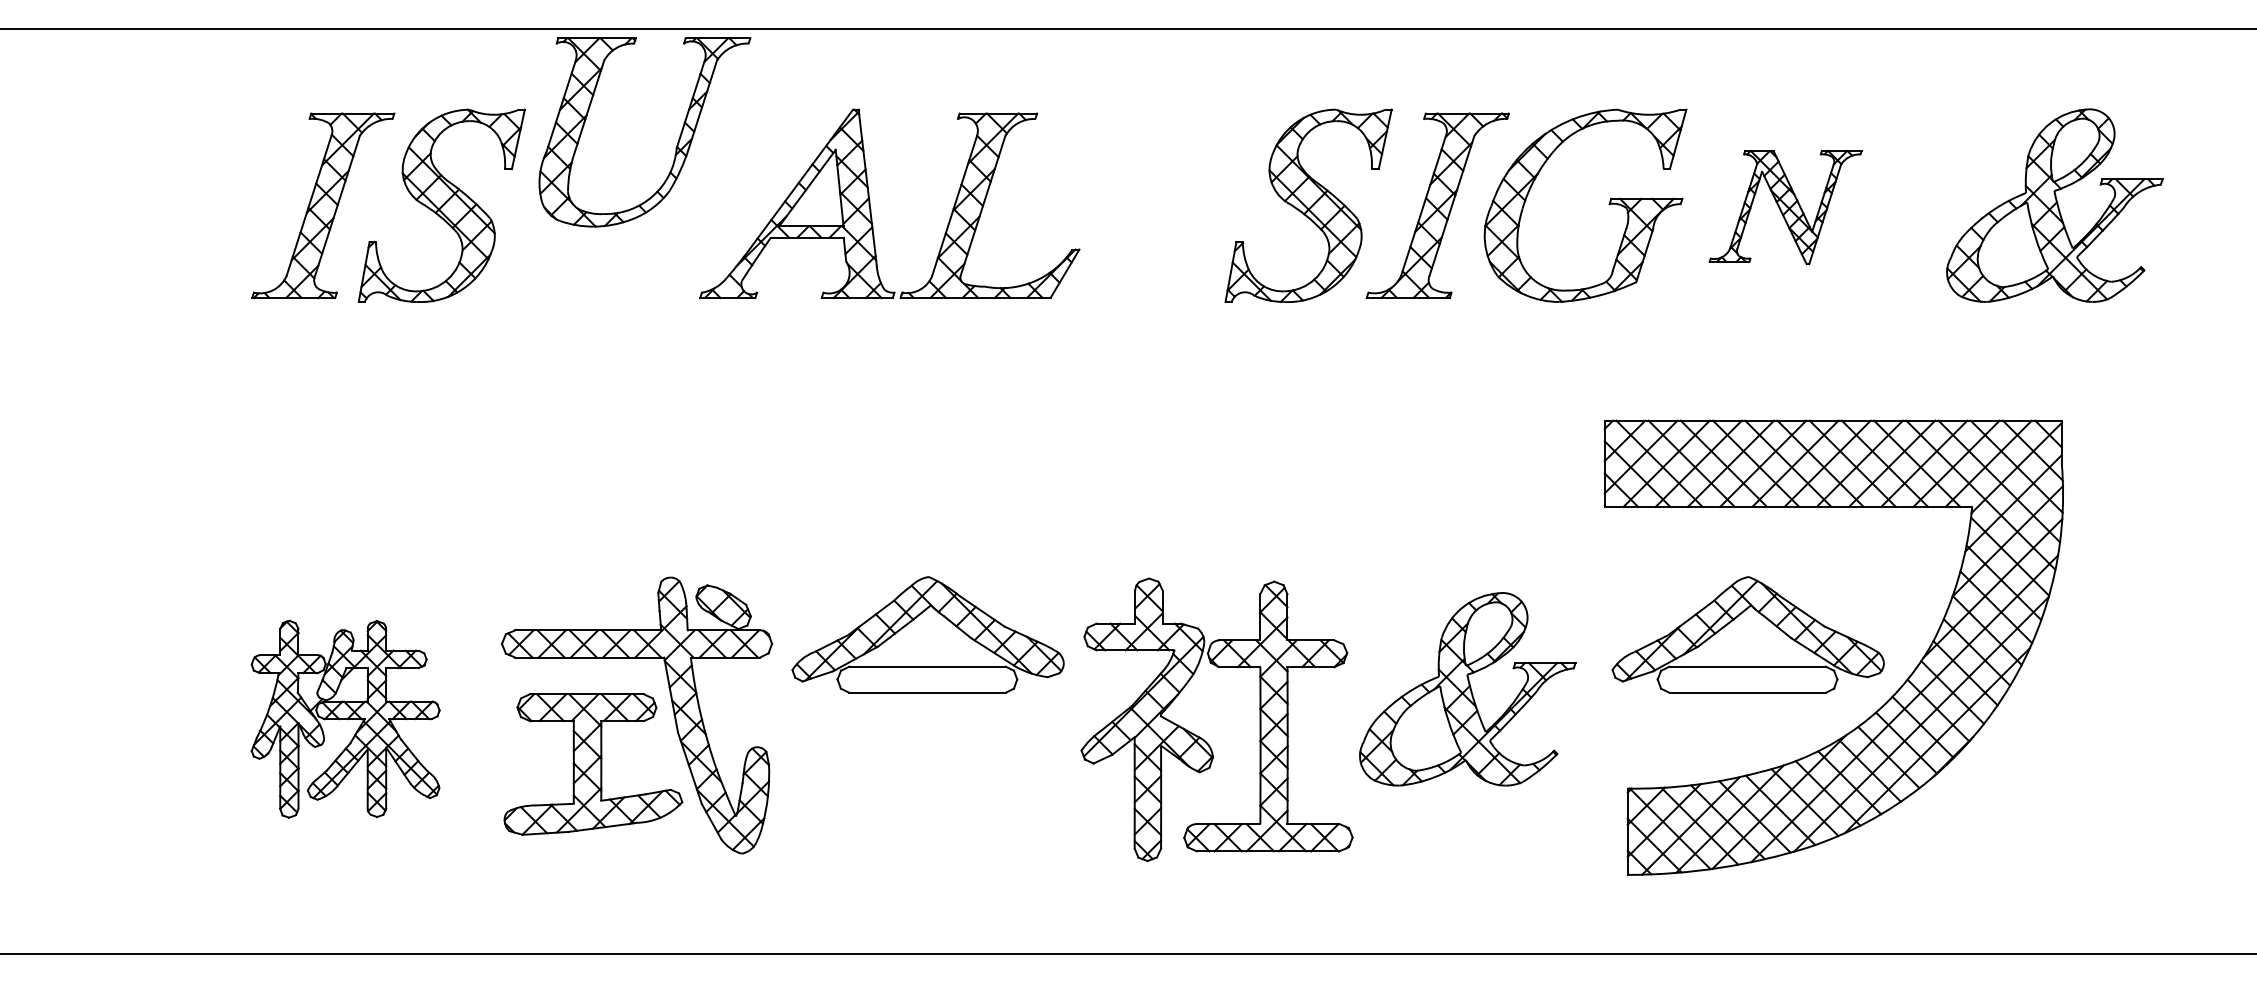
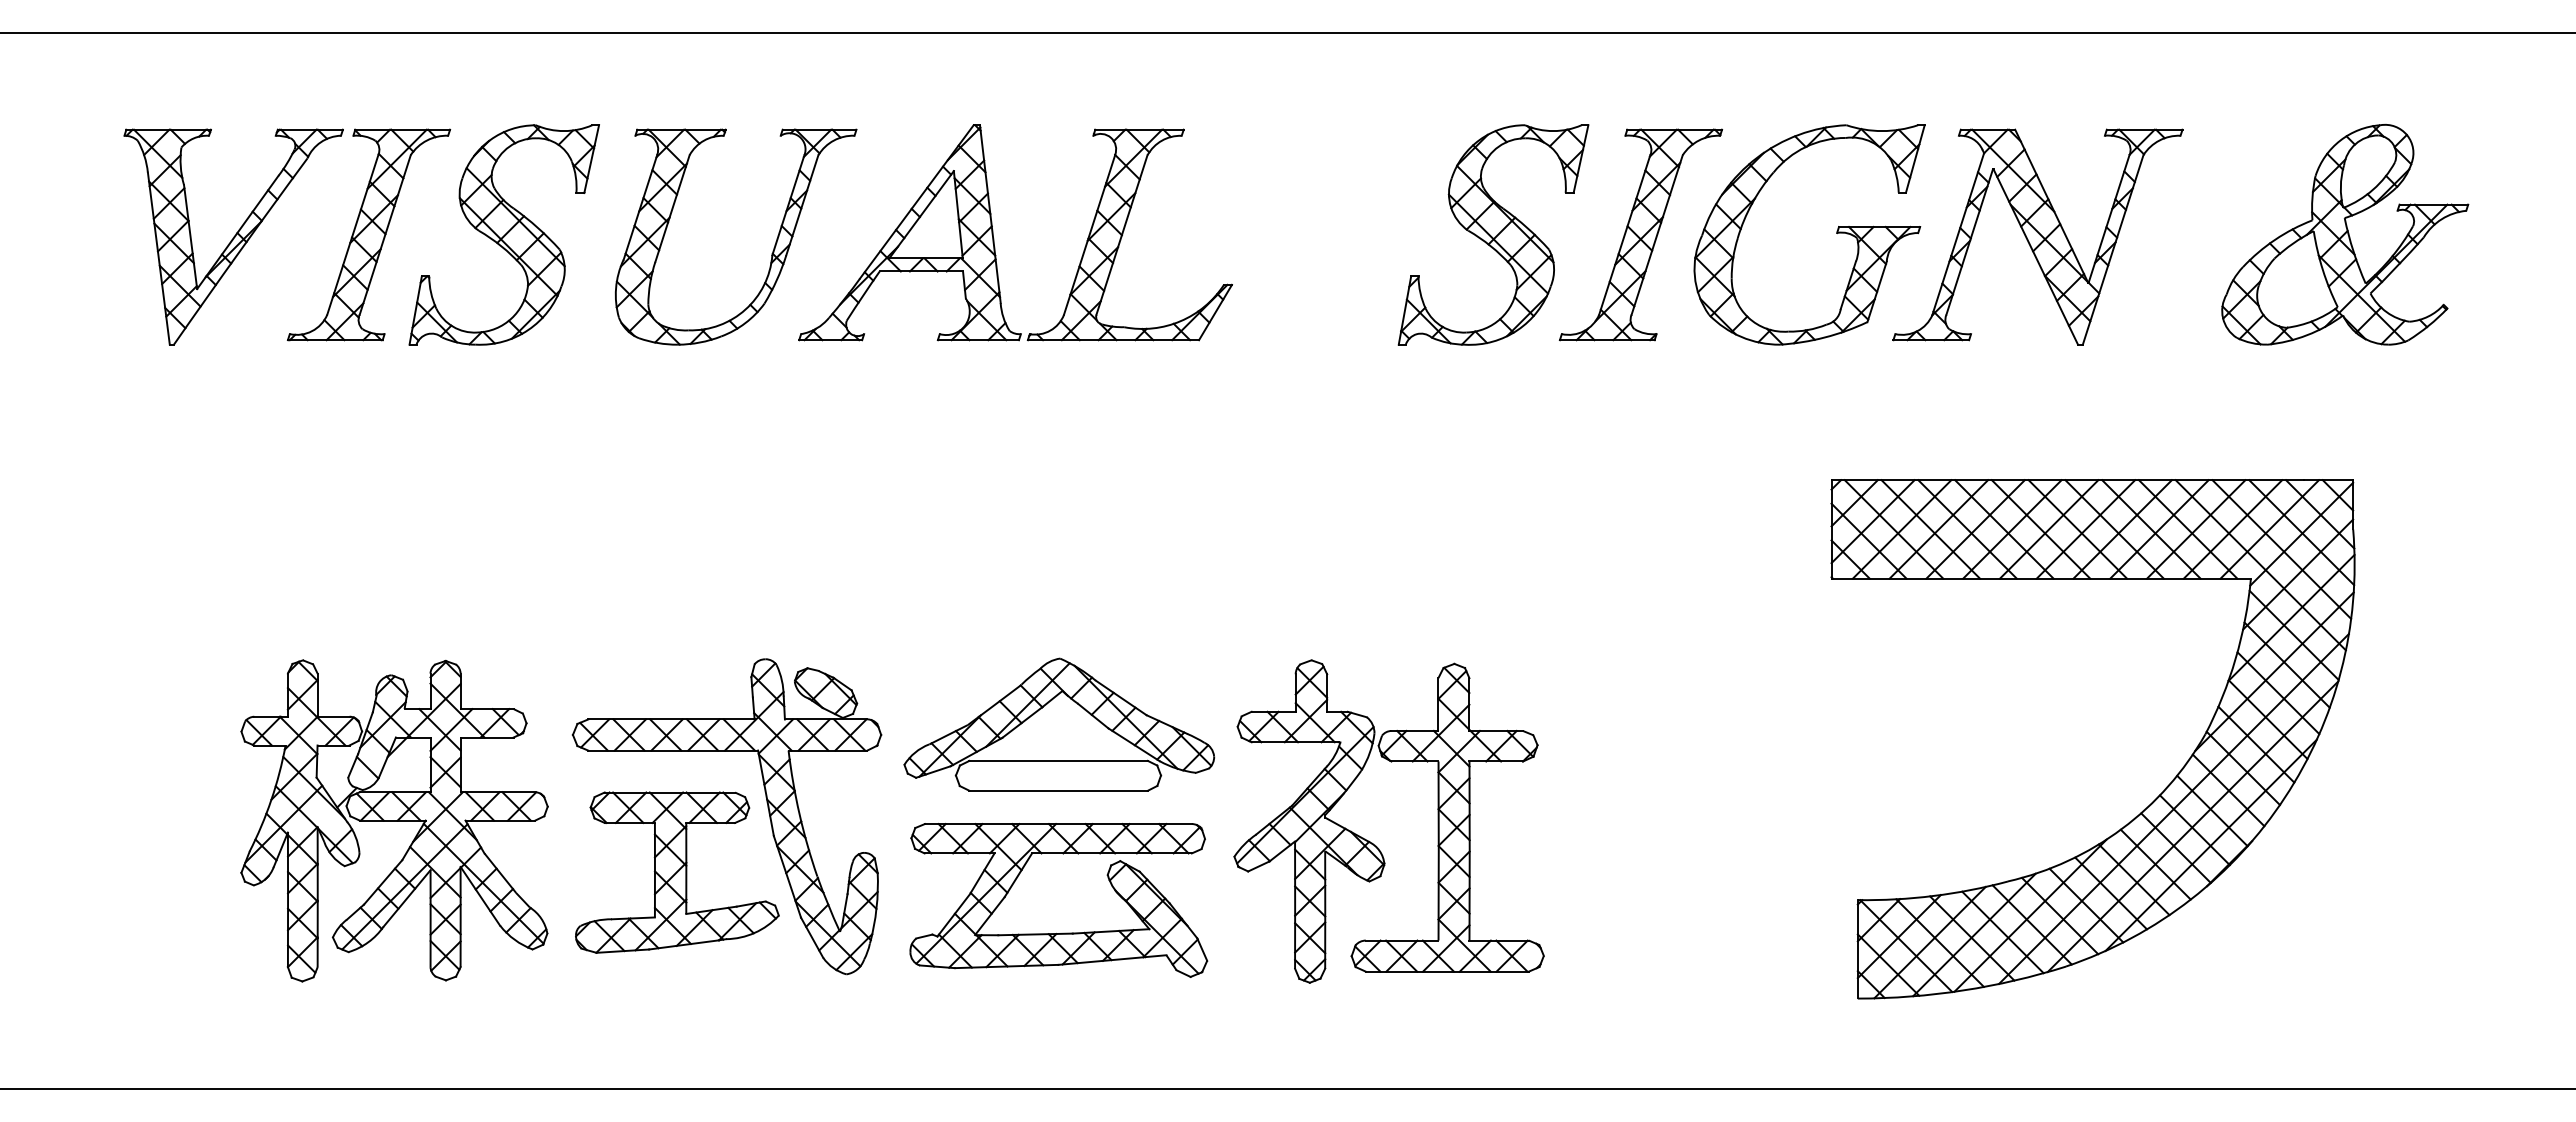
part: (677, 141) -> (773, 247), moved
part: (204, 207) -> (233, 236), added
part: (1785, 207) -> (2037, 236), size x1.67
part: (1737, 618) -> (1982, 705), removed
part: (1468, 689) -> (1675, 786), removed
part: (345, 718) -> (394, 820), size x1.43
part: (930, 817) -> (1062, 932), added

